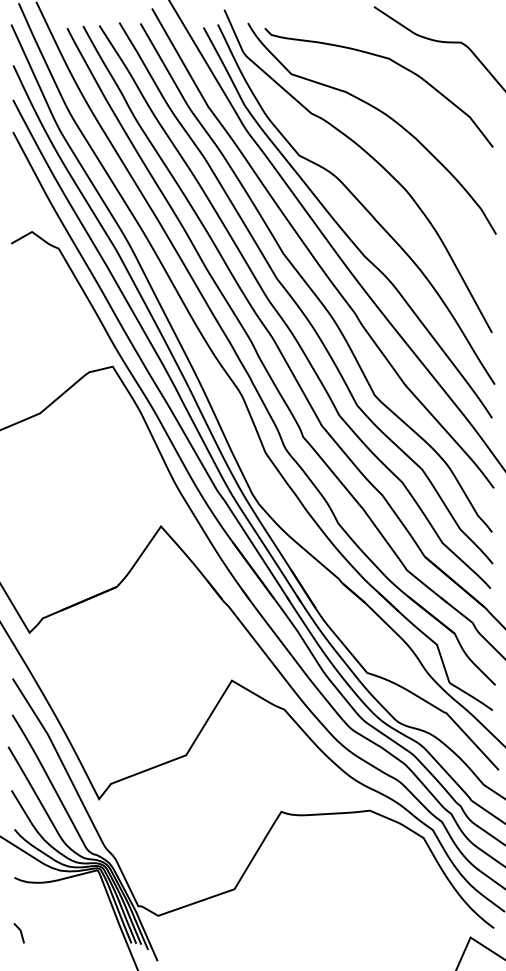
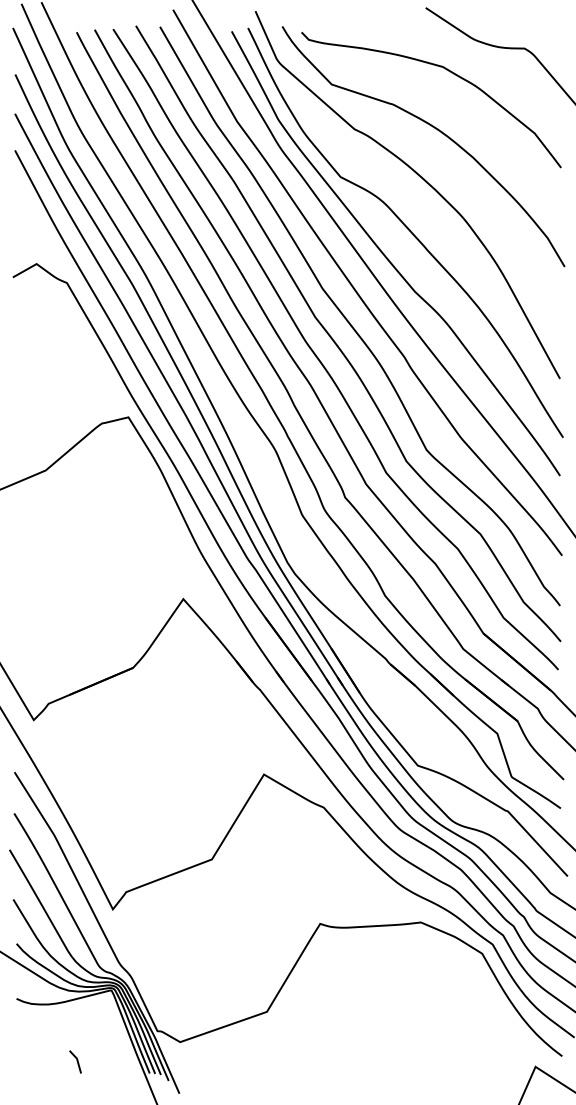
curve: (20, 933) -> (76, 1062), moved

